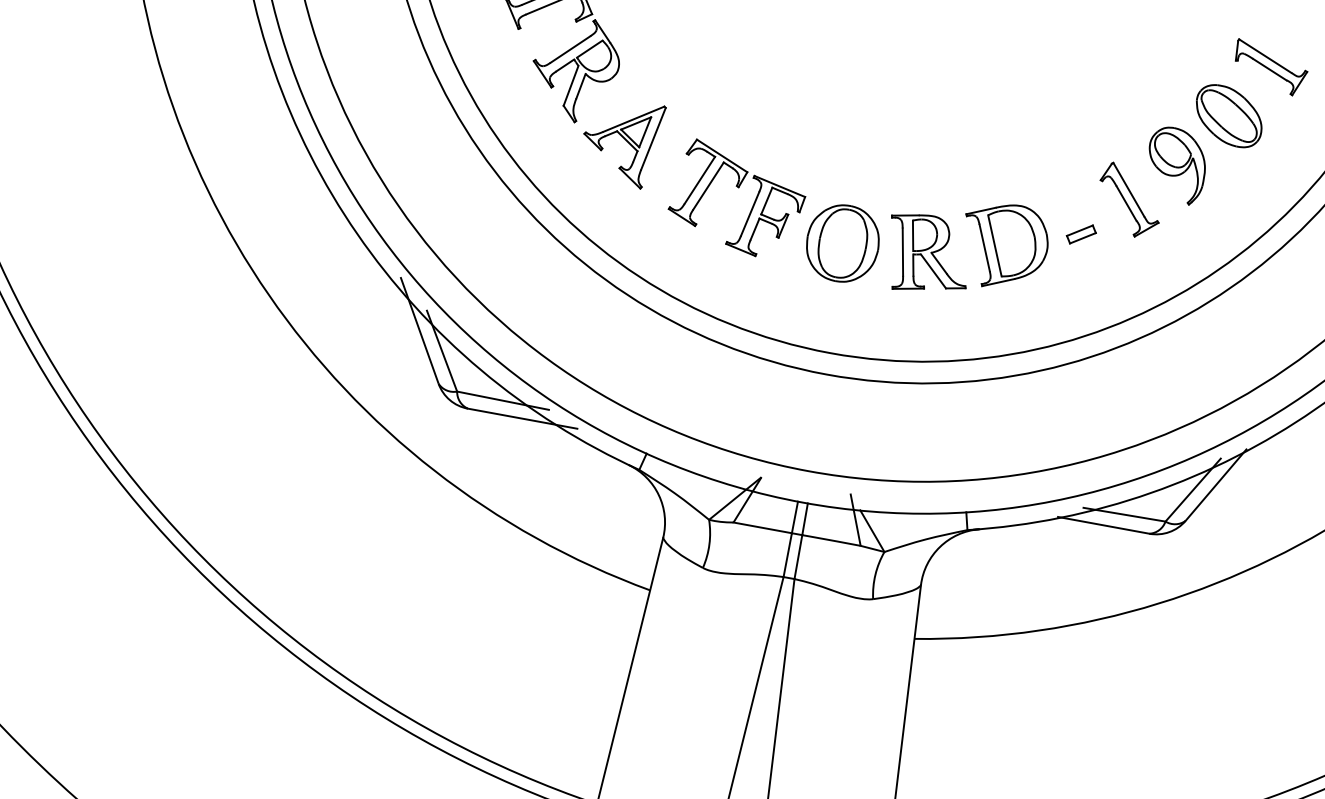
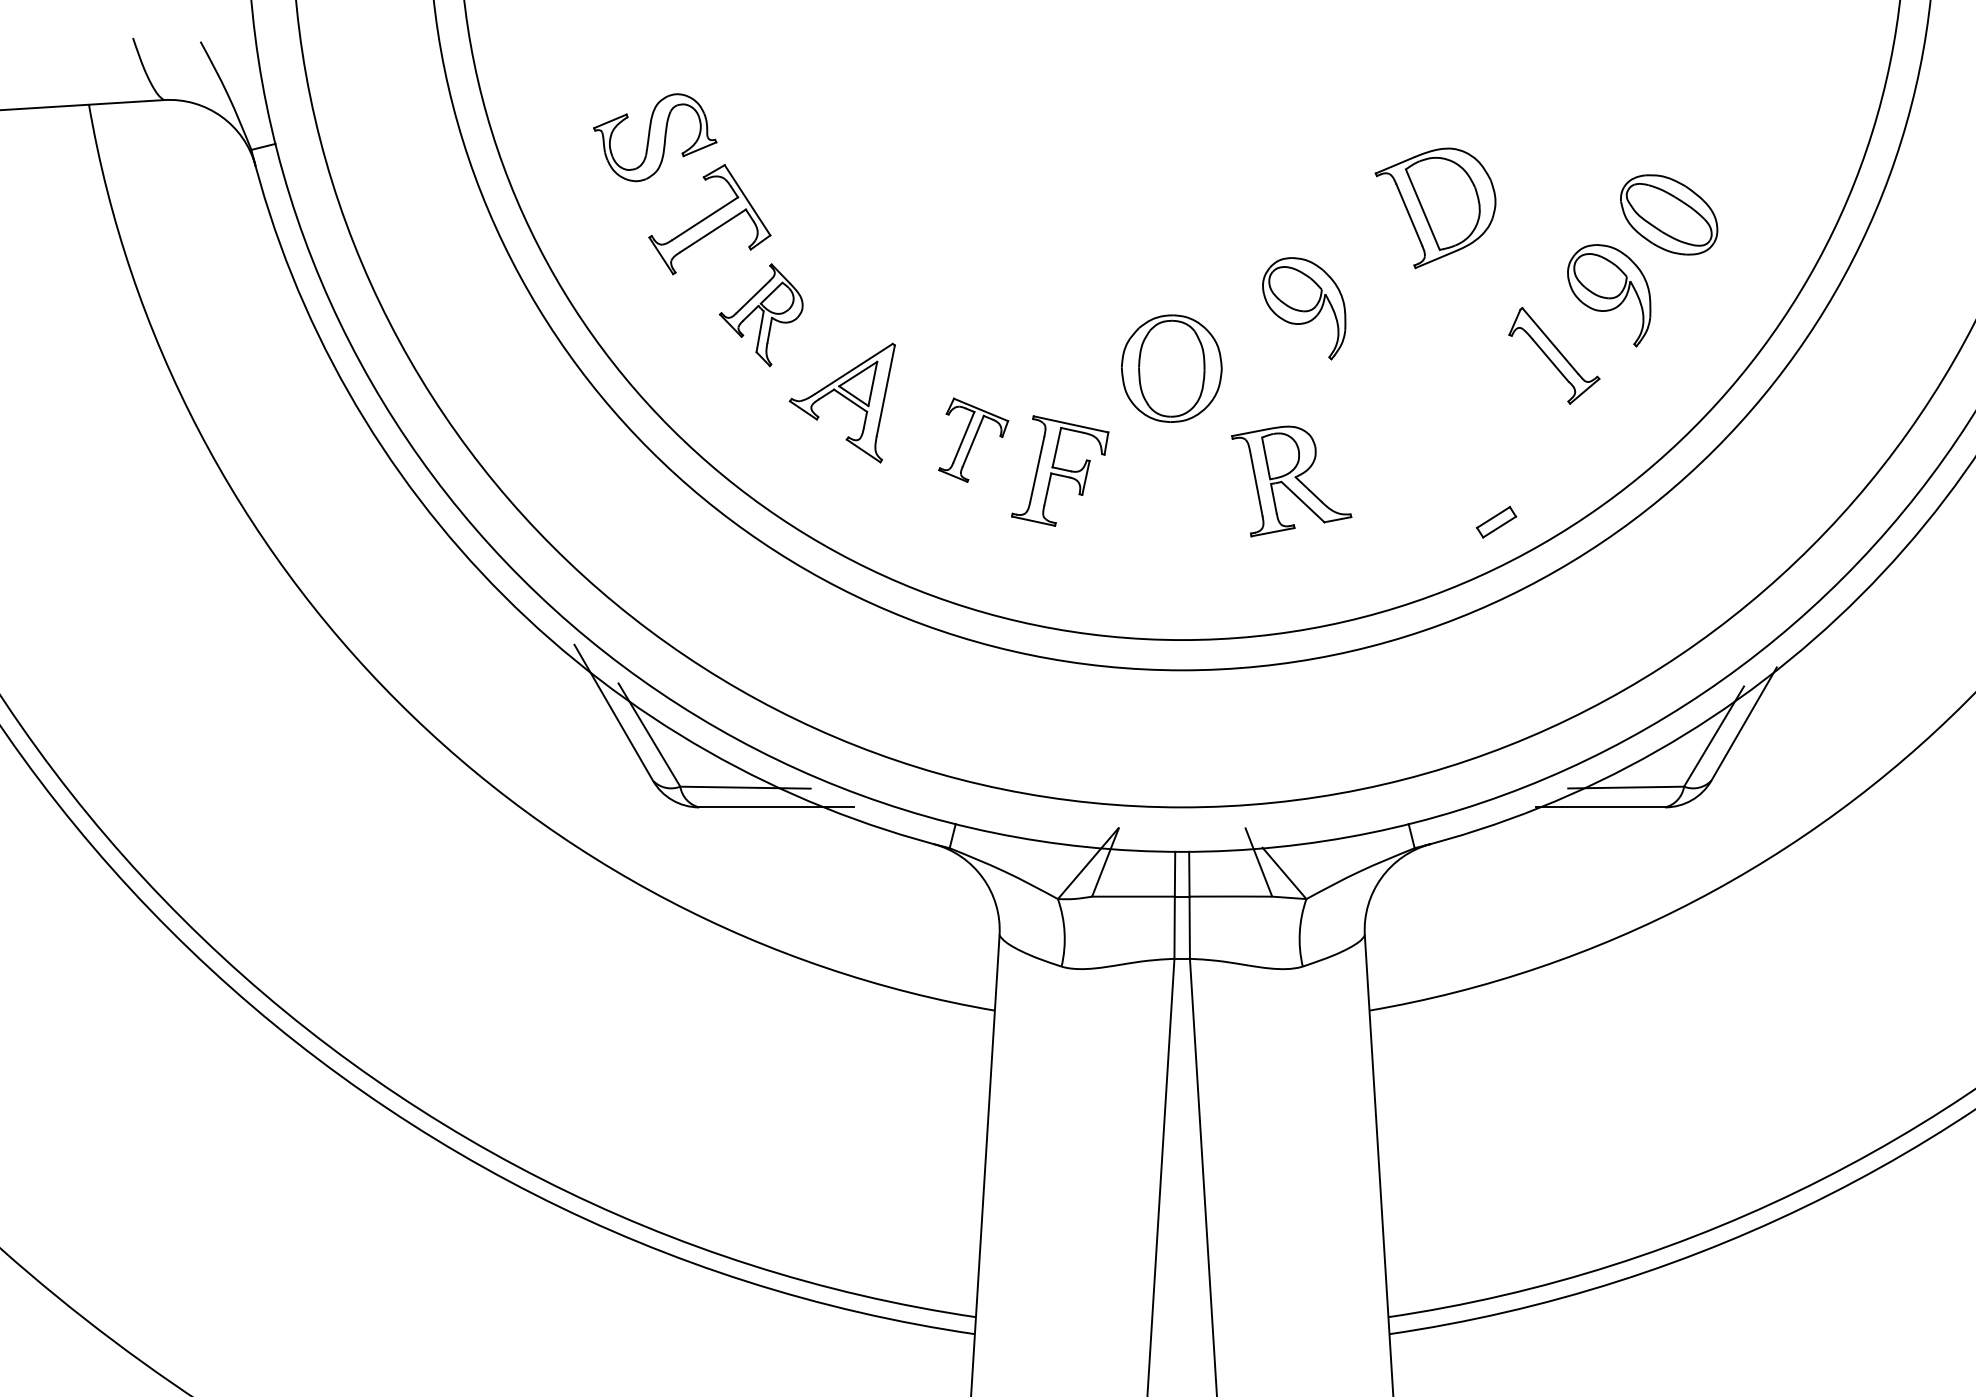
part: (1270, 67) -> (1713, 138), removed
part: (575, 68) -> (761, 314), size x0.7
part: (959, 134) -> (1304, 308), added
part: (709, 184) -> (973, 439), size x0.7
part: (1081, 234) -> (1496, 522), moved
part: (842, 243) -> (1171, 368), moved
part: (1004, 246) -> (1435, 208), moved

